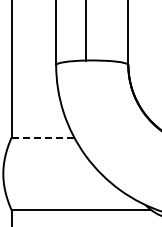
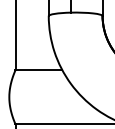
line: (43, 137) -> (39, 70), dashed -> solid

